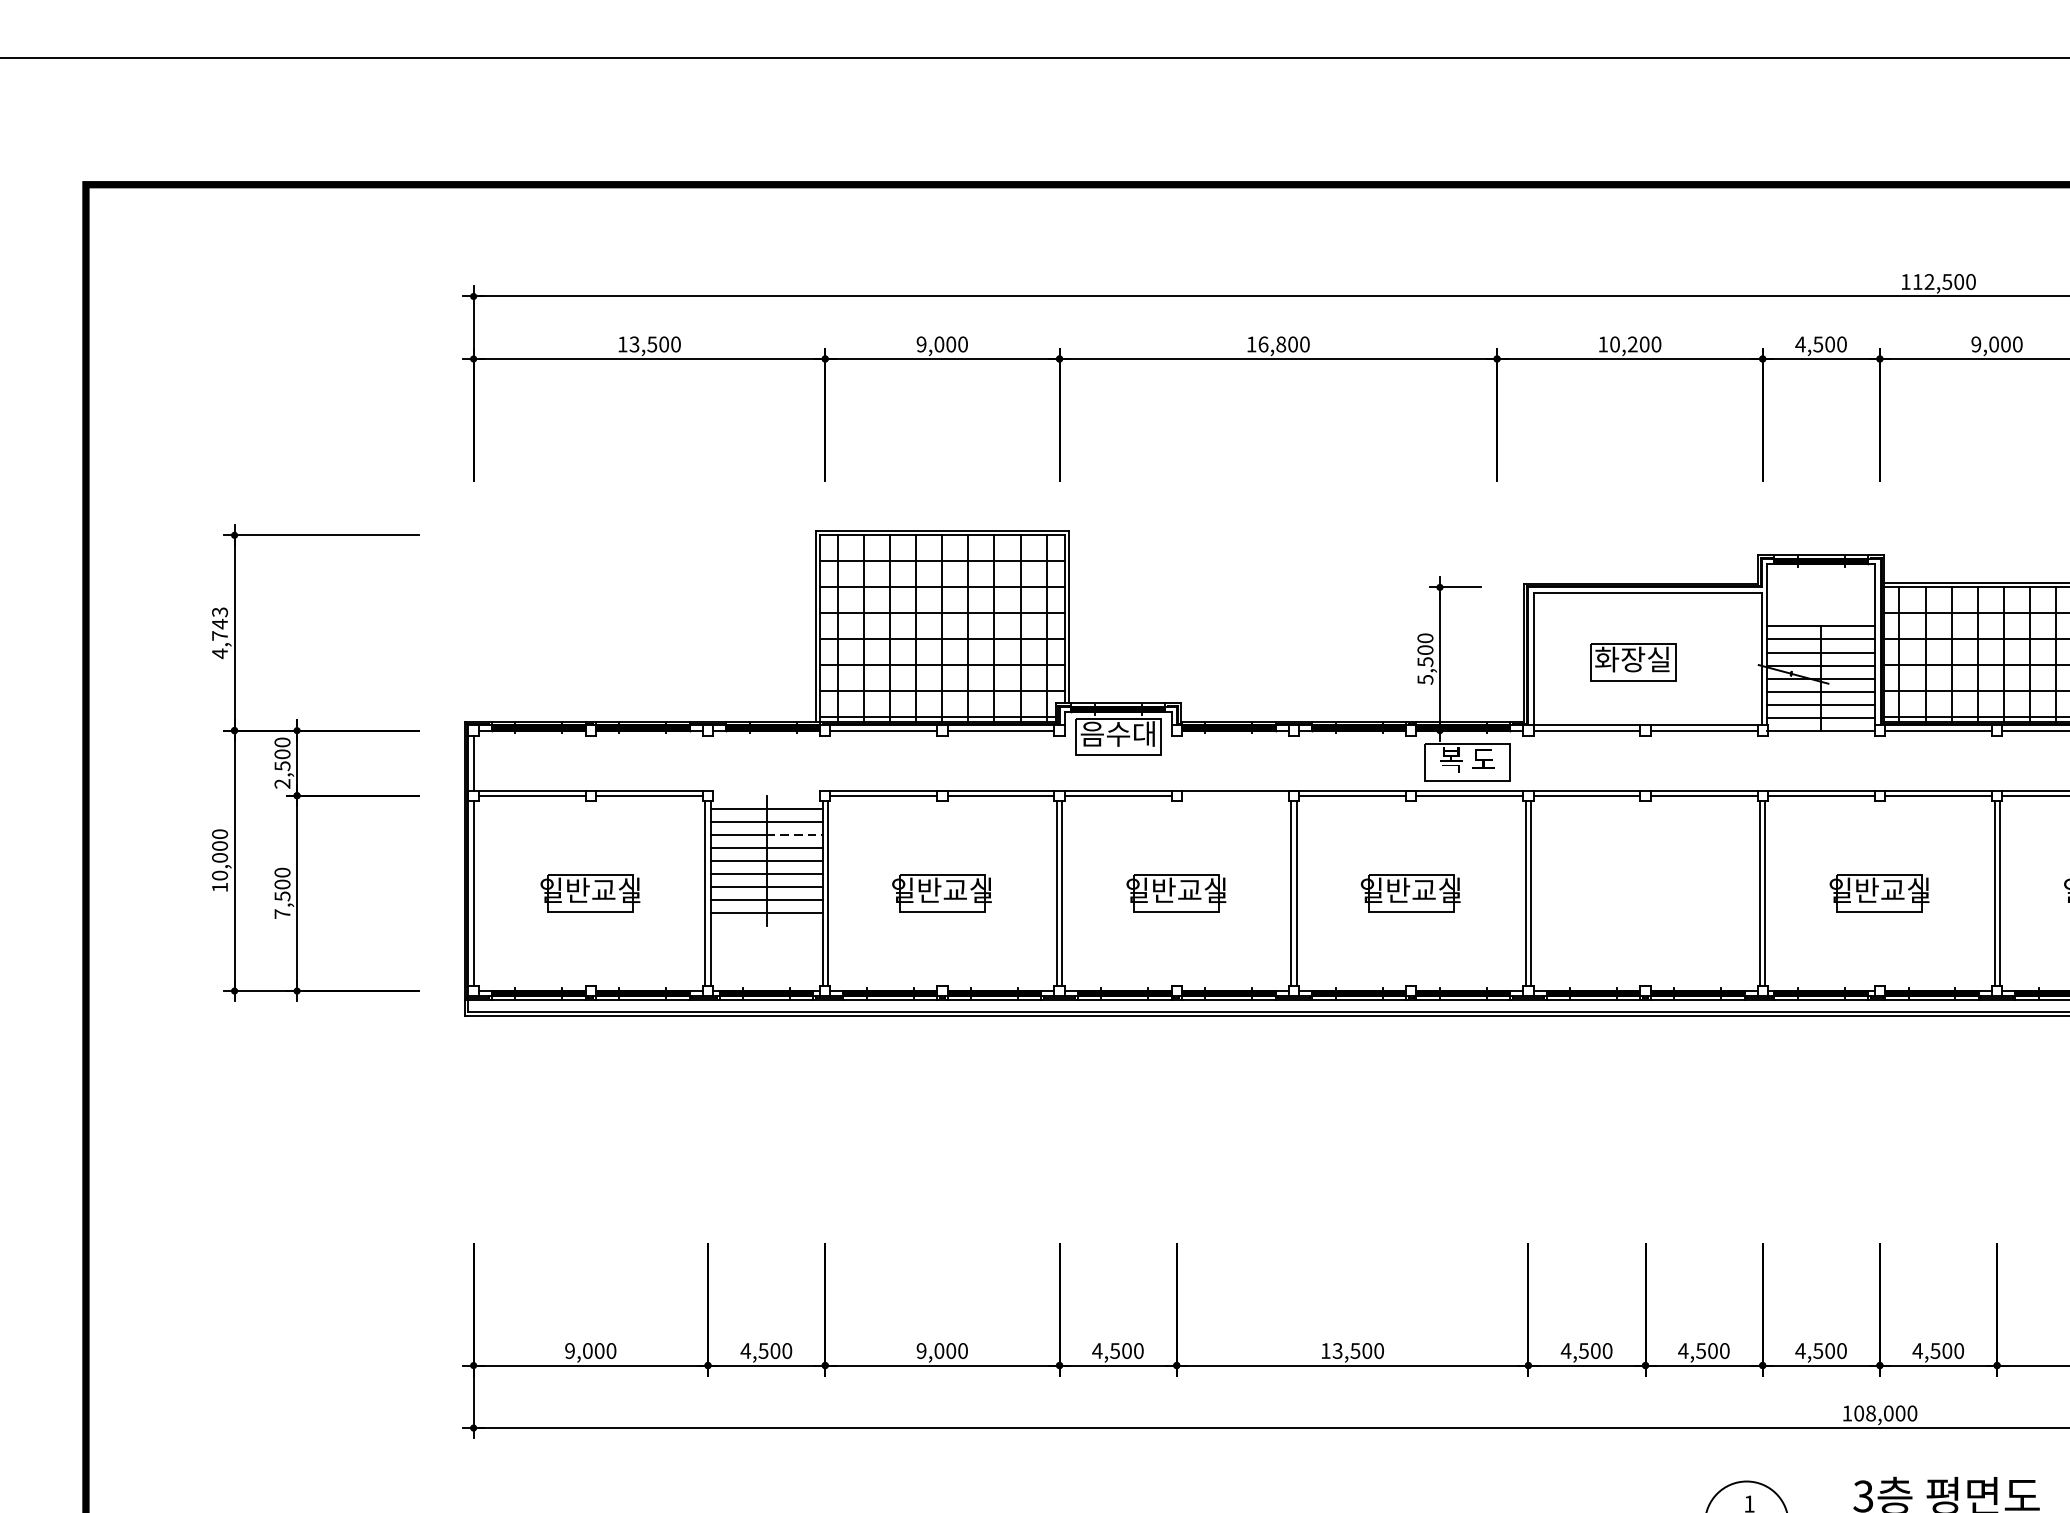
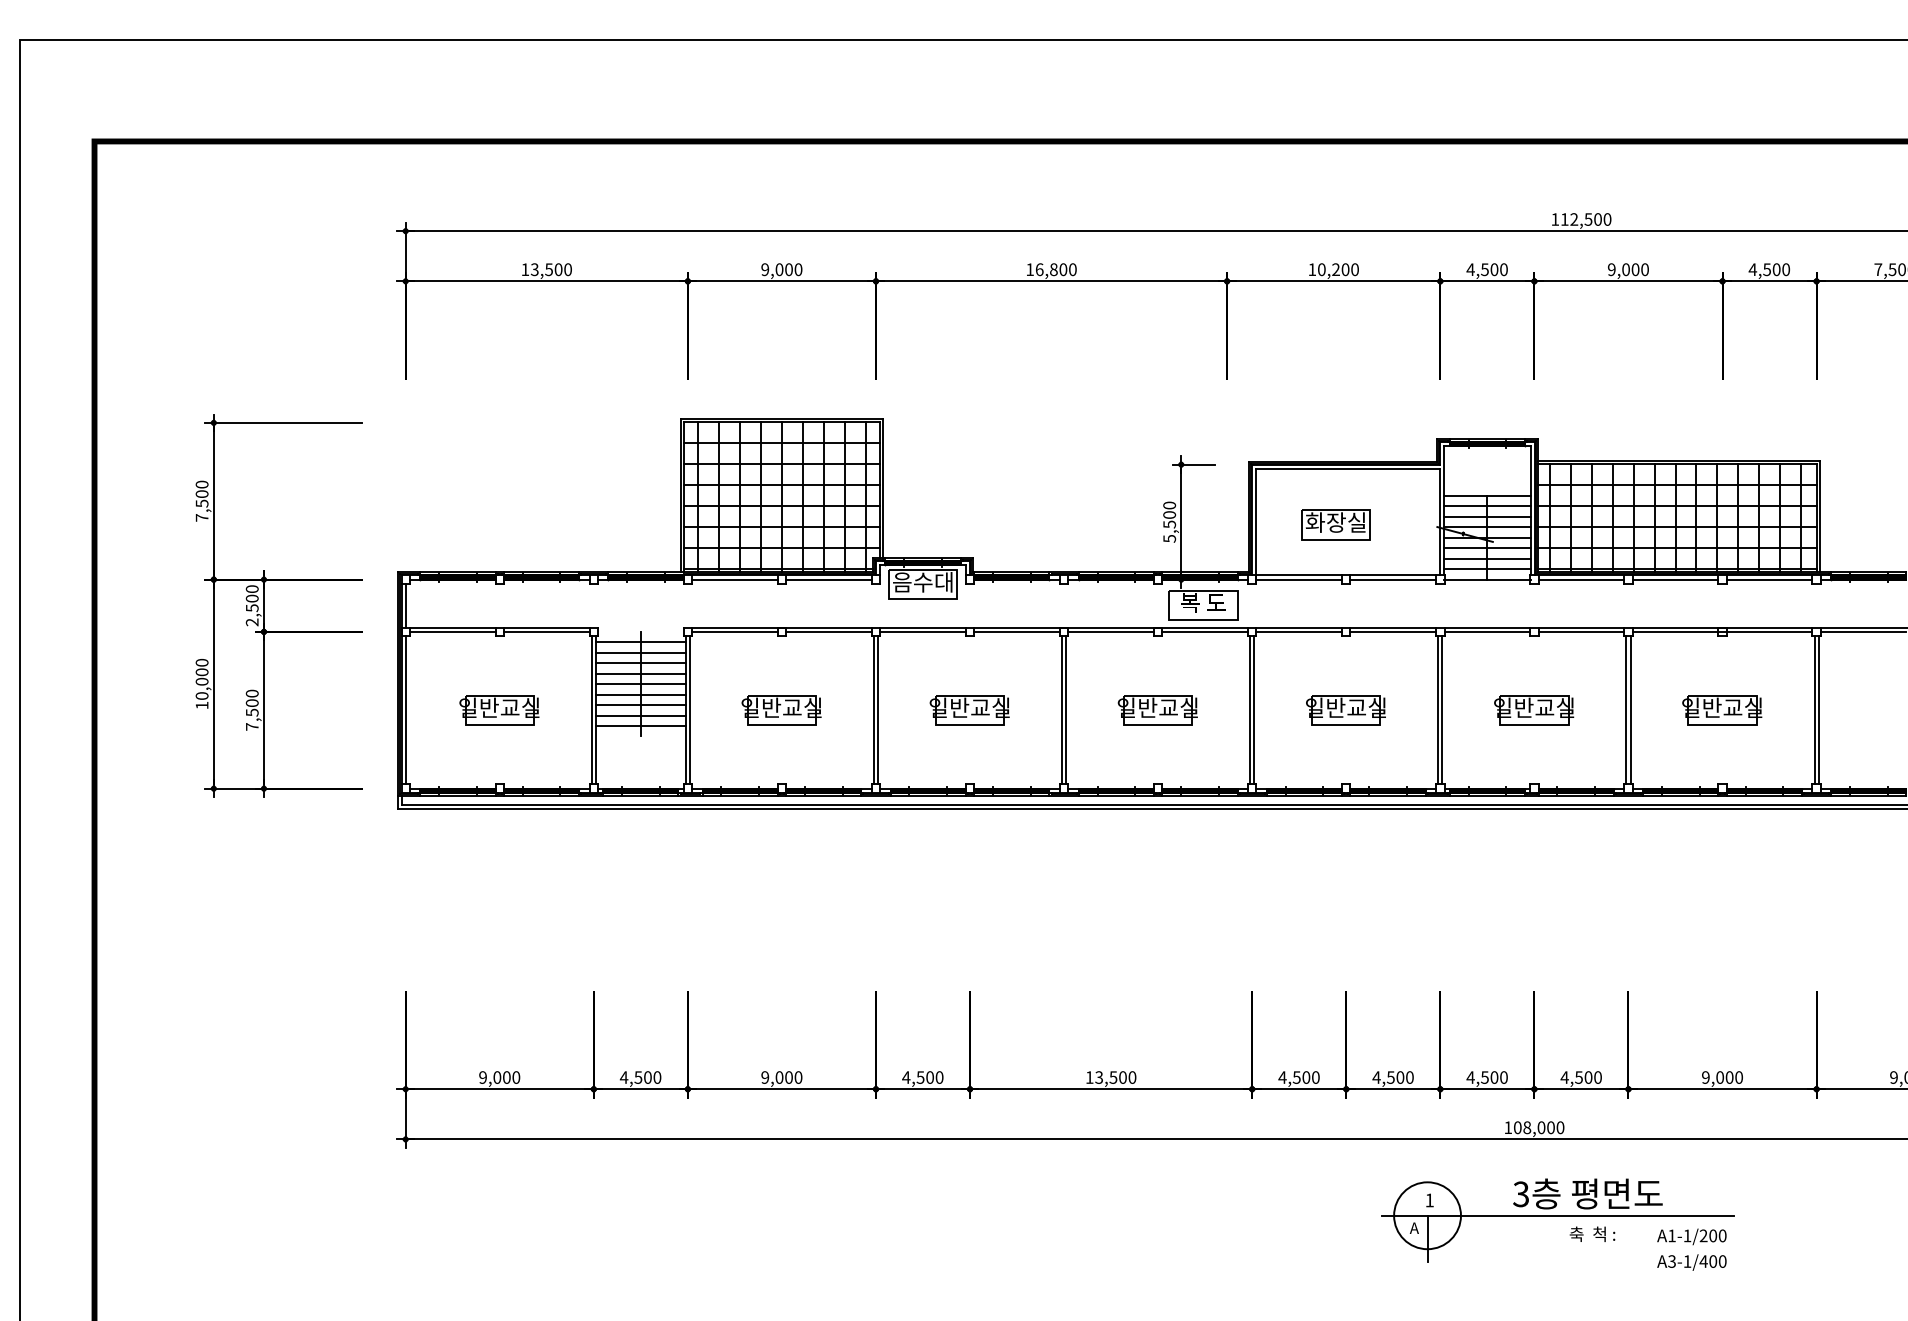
text: (219, 633) -> (201, 501), 4,743 -> 7,500
line: (1234, 795) -> (1016, 631), added
line: (794, 835) -> (663, 663), dashed -> solid
part: (1644, 893) -> (1345, 710), added

